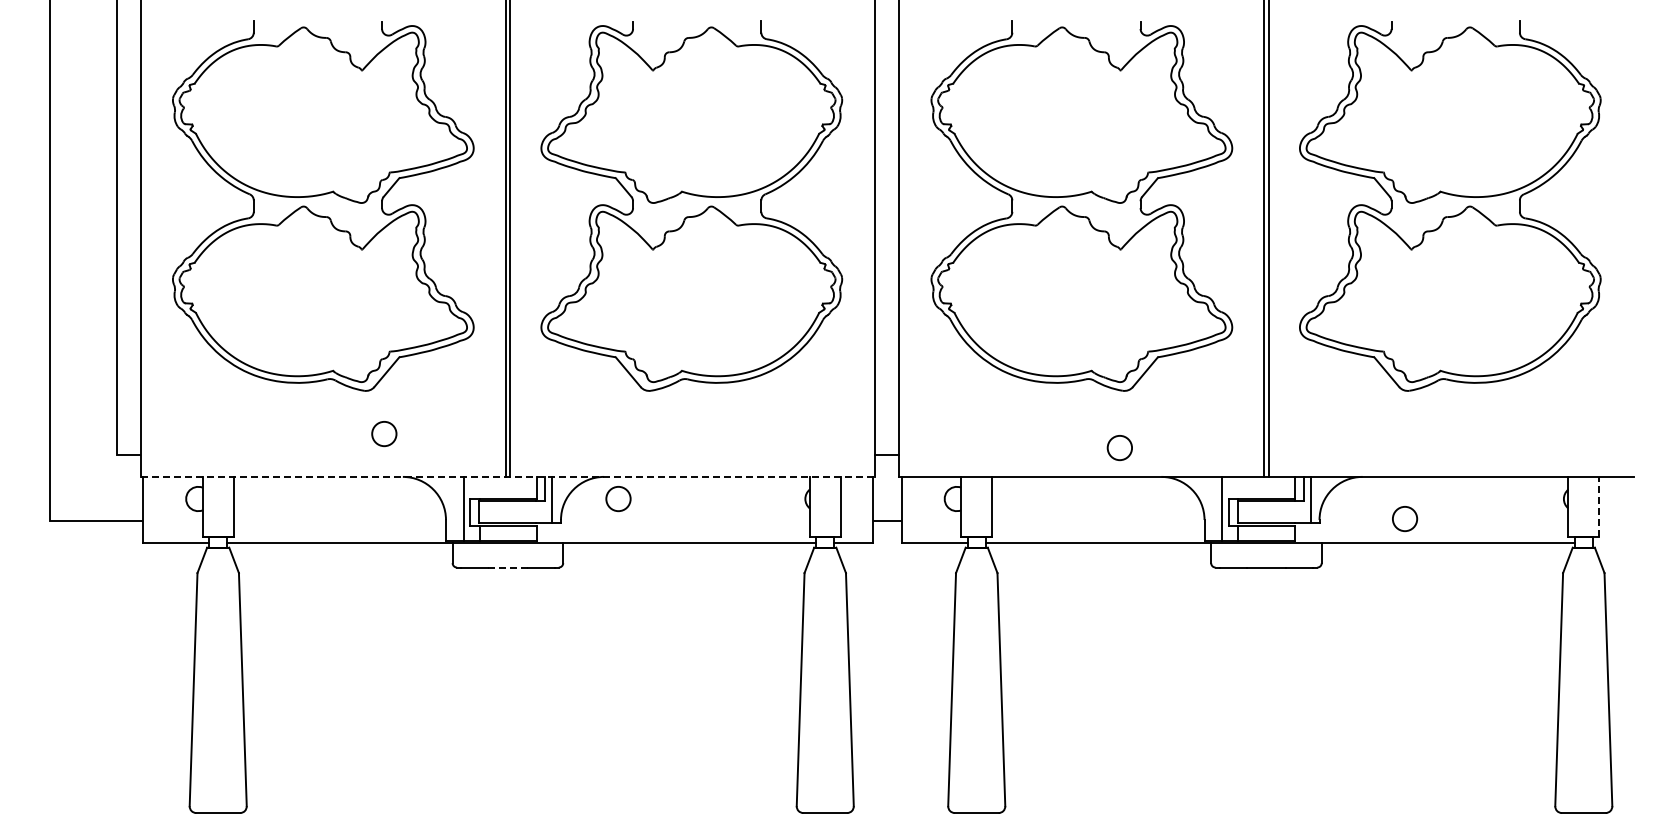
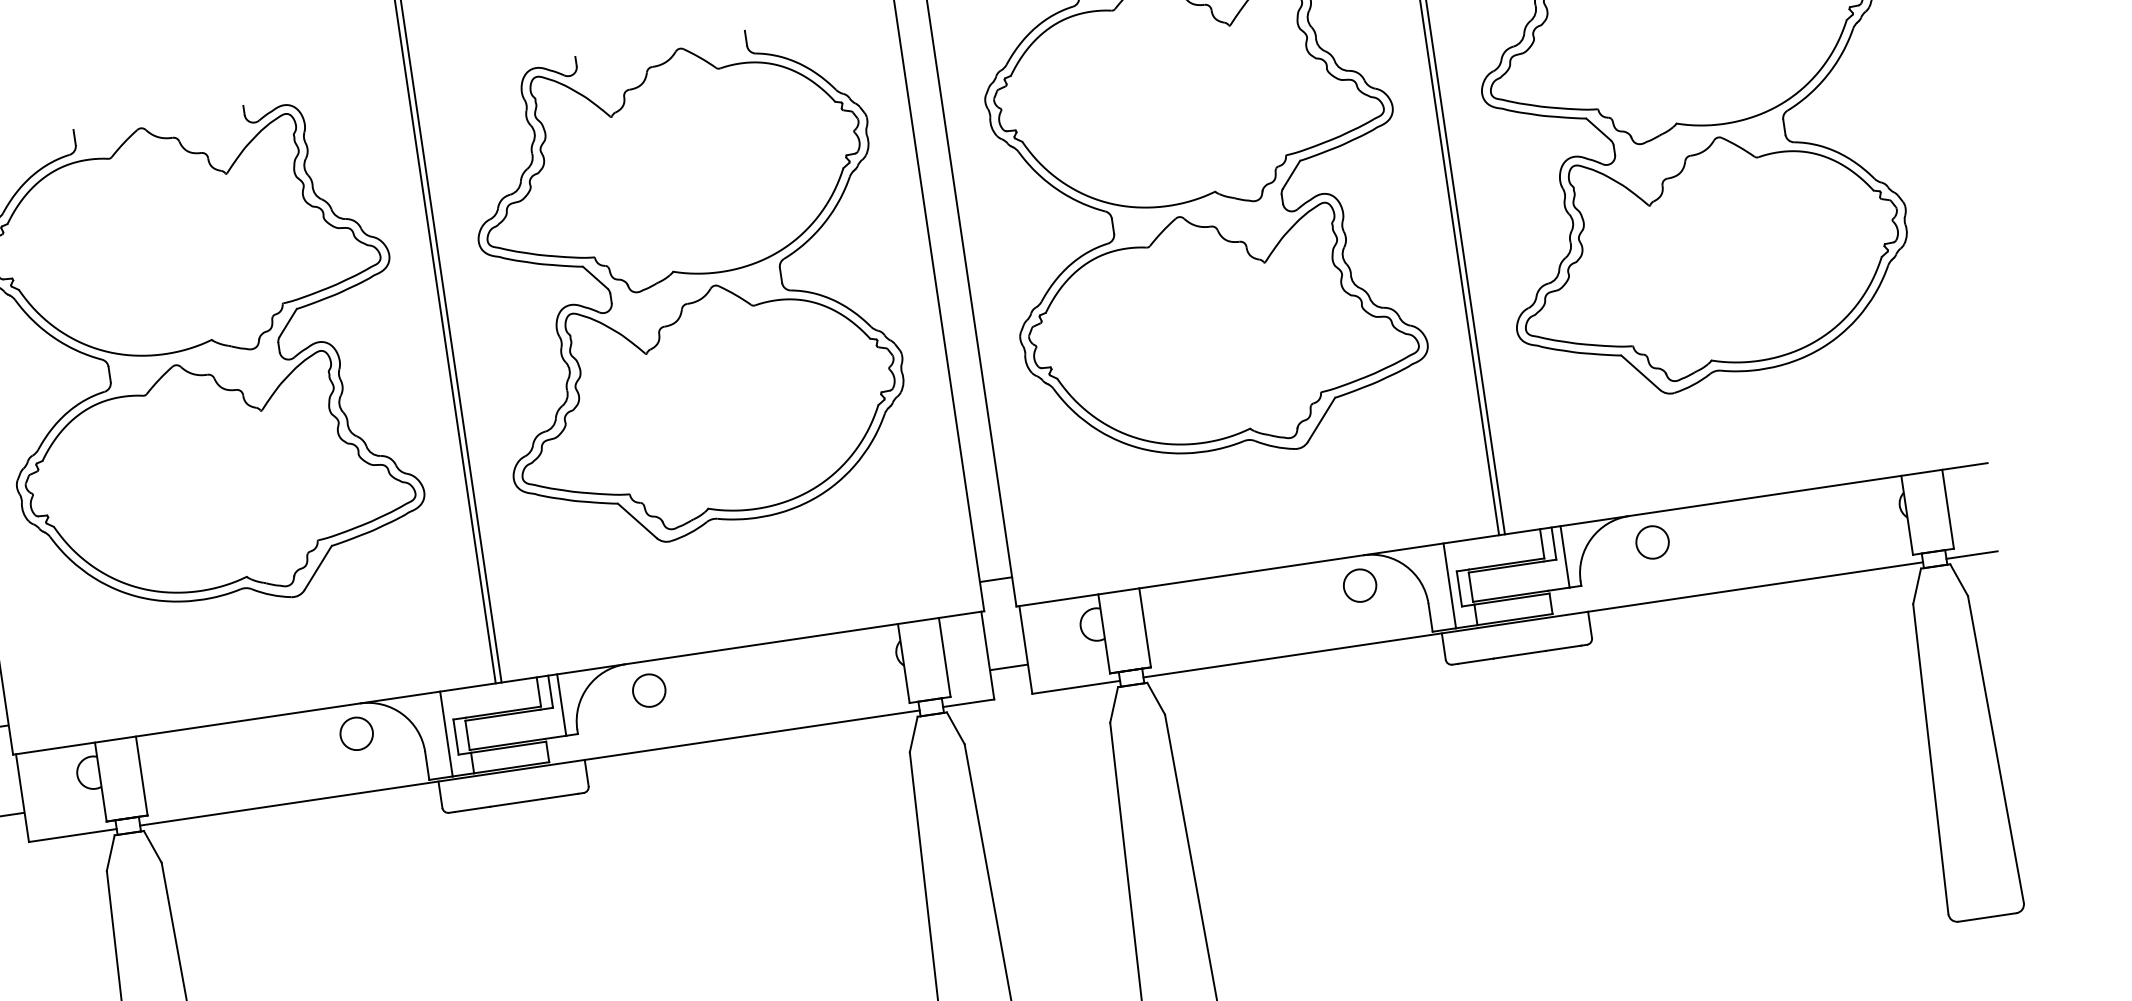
circle: (384, 434) -> (357, 734), moved
circle: (1119, 448) -> (1359, 586), moved
line: (508, 476) -> (499, 682), dashed -> solid
line: (1599, 506) -> (1948, 508), dashed -> solid
circle: (1405, 519) -> (1653, 543), moved
line: (1611, 543) -> (1971, 555), added
line: (507, 567) -> (515, 802), dashed -> solid

